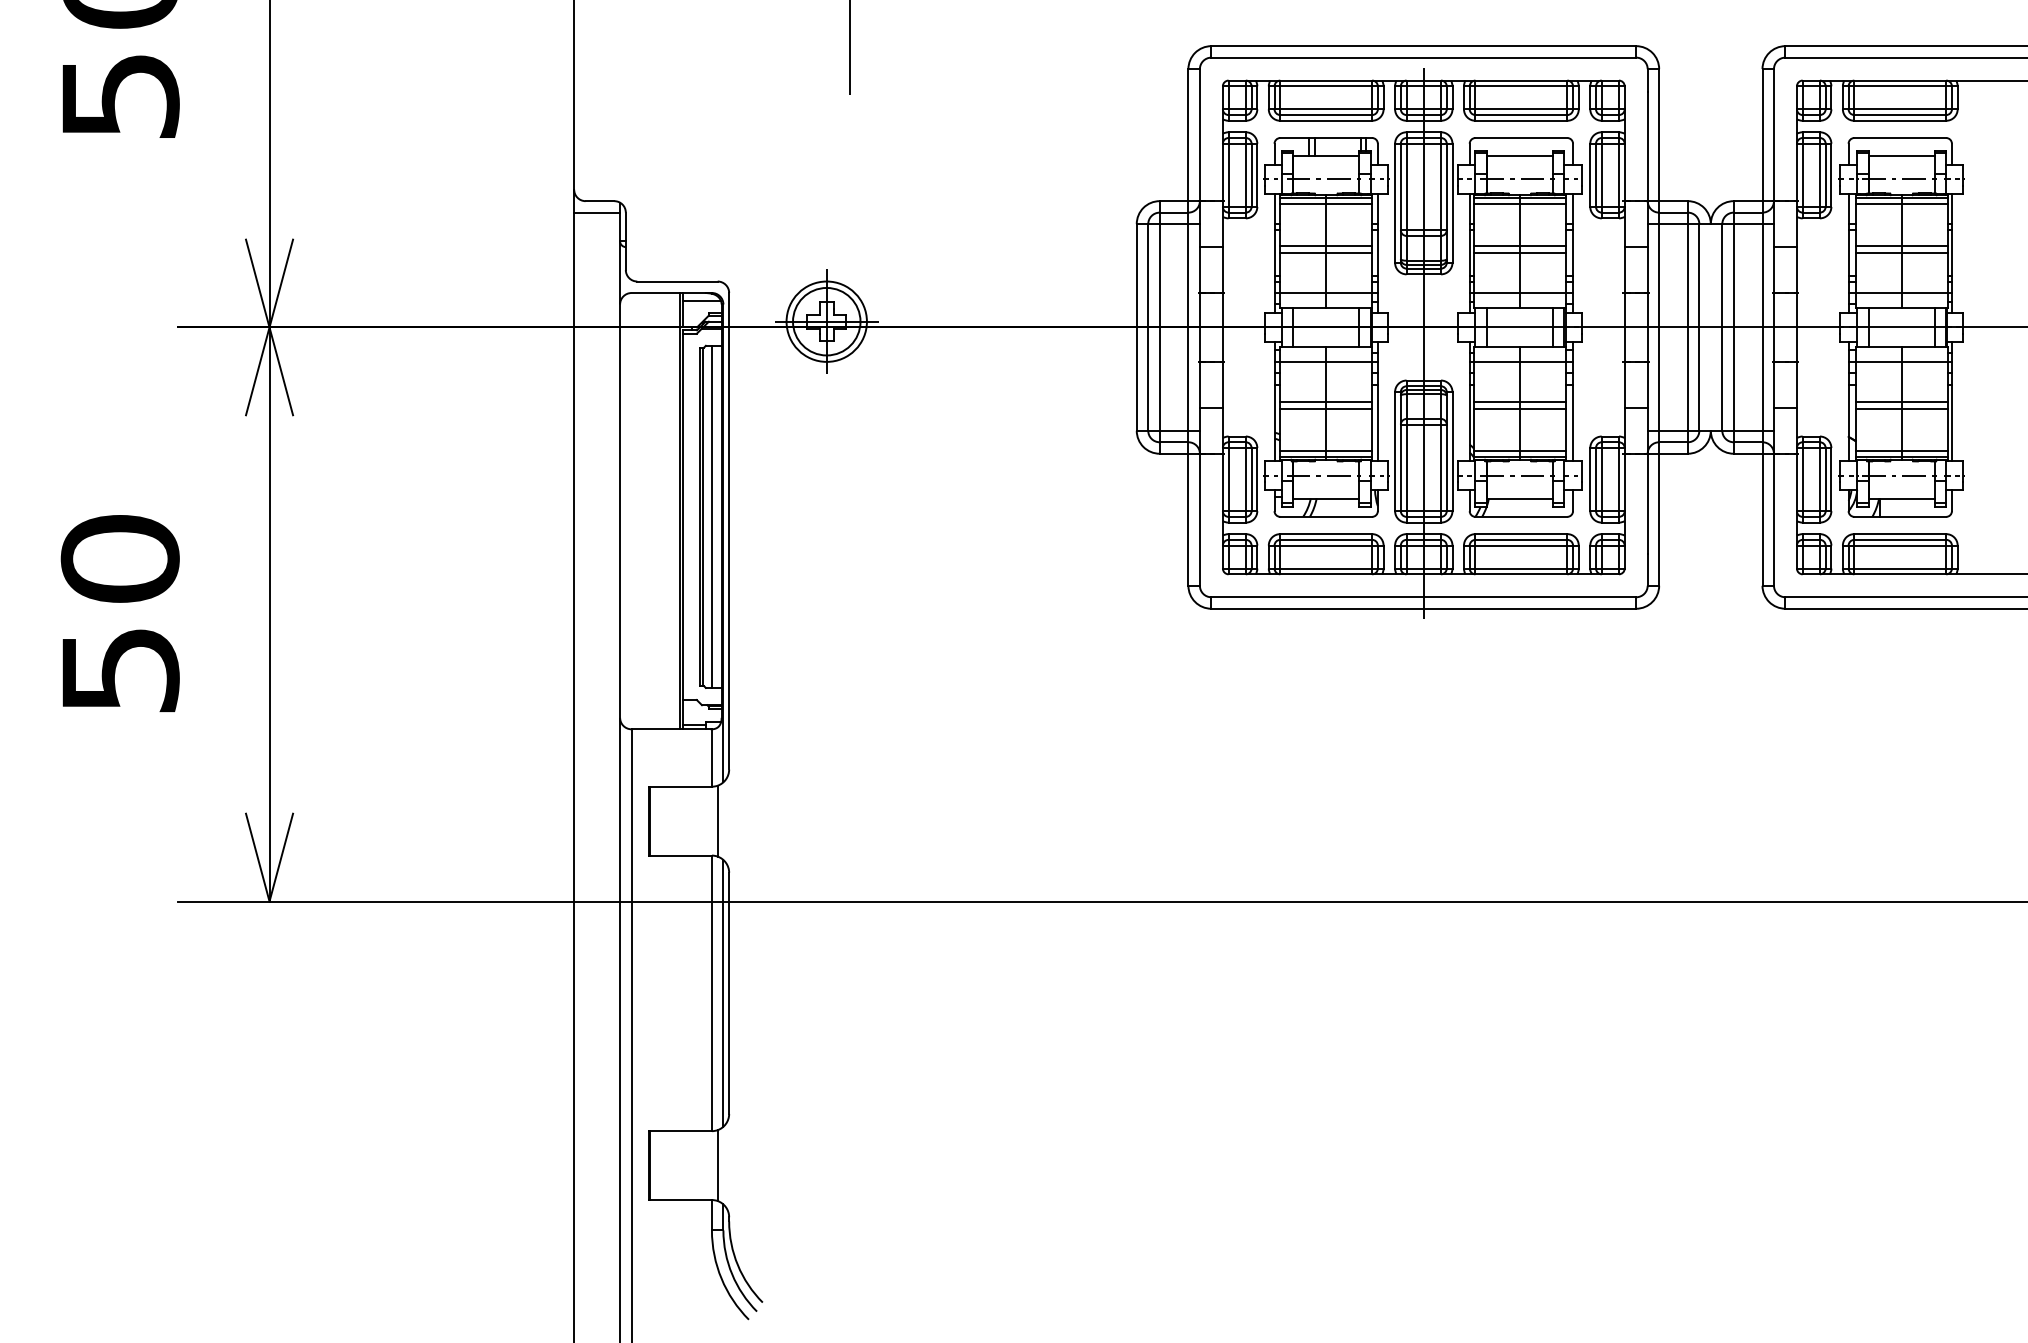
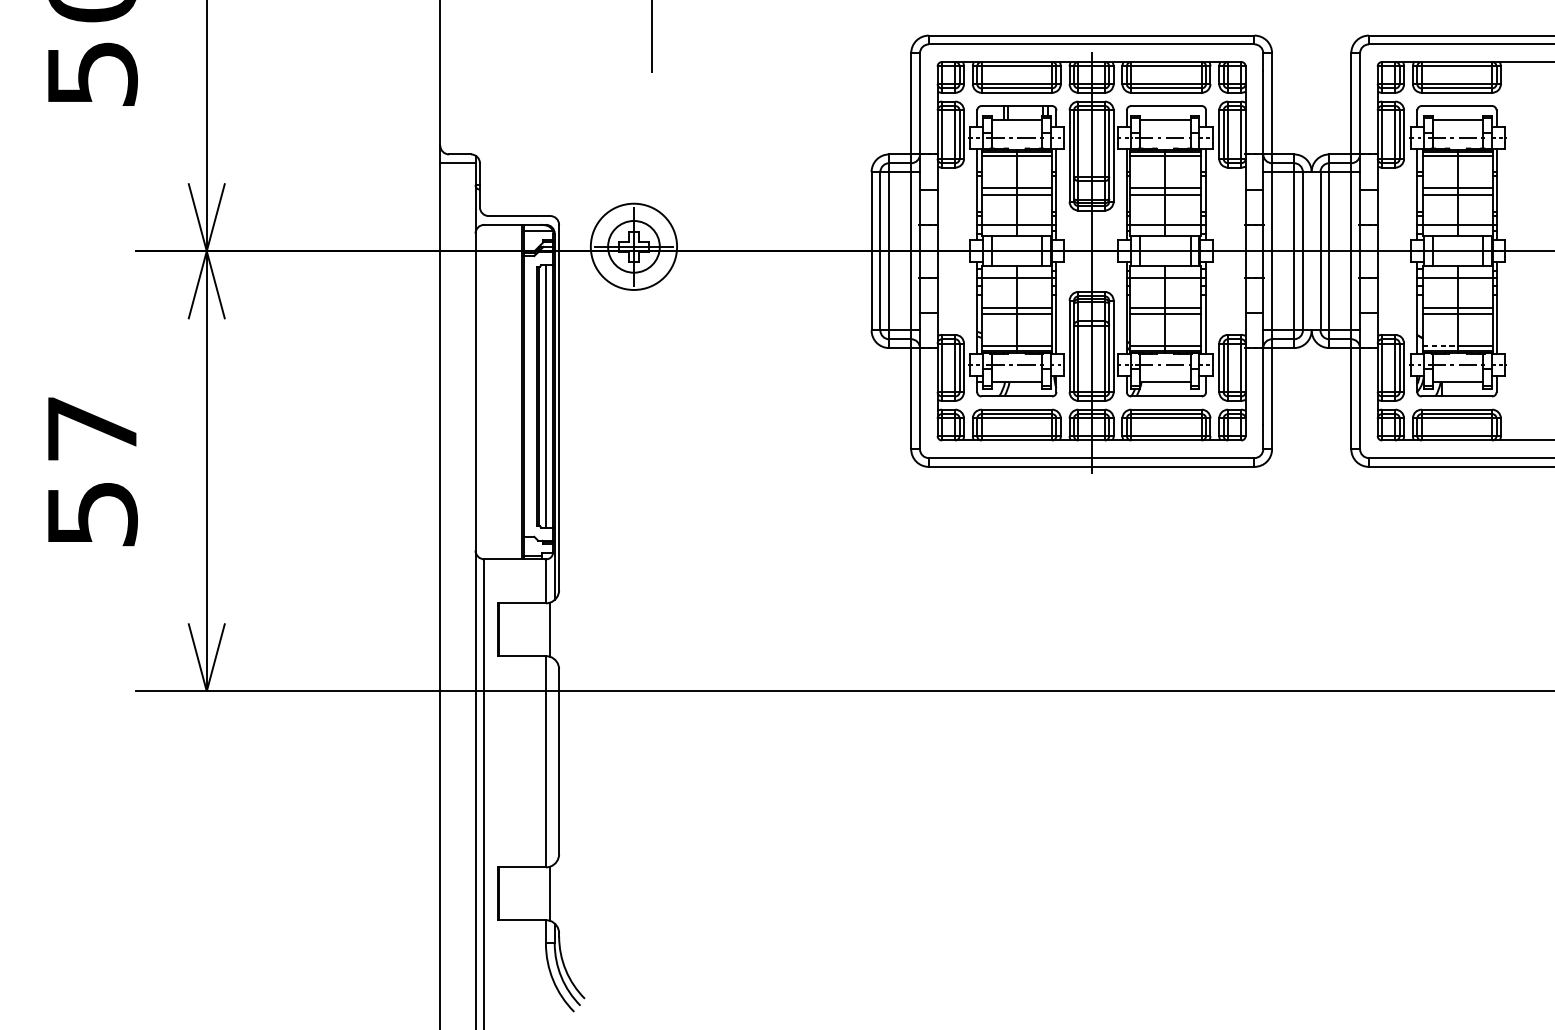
circle: (826, 321) -> (633, 246), size x1.4
line: (1878, 451) -> (1440, 346), solid -> dashed
text: (119, 558) -> (91, 428), 50 -> 57
line: (723, 992) -> (554, 761), removed

